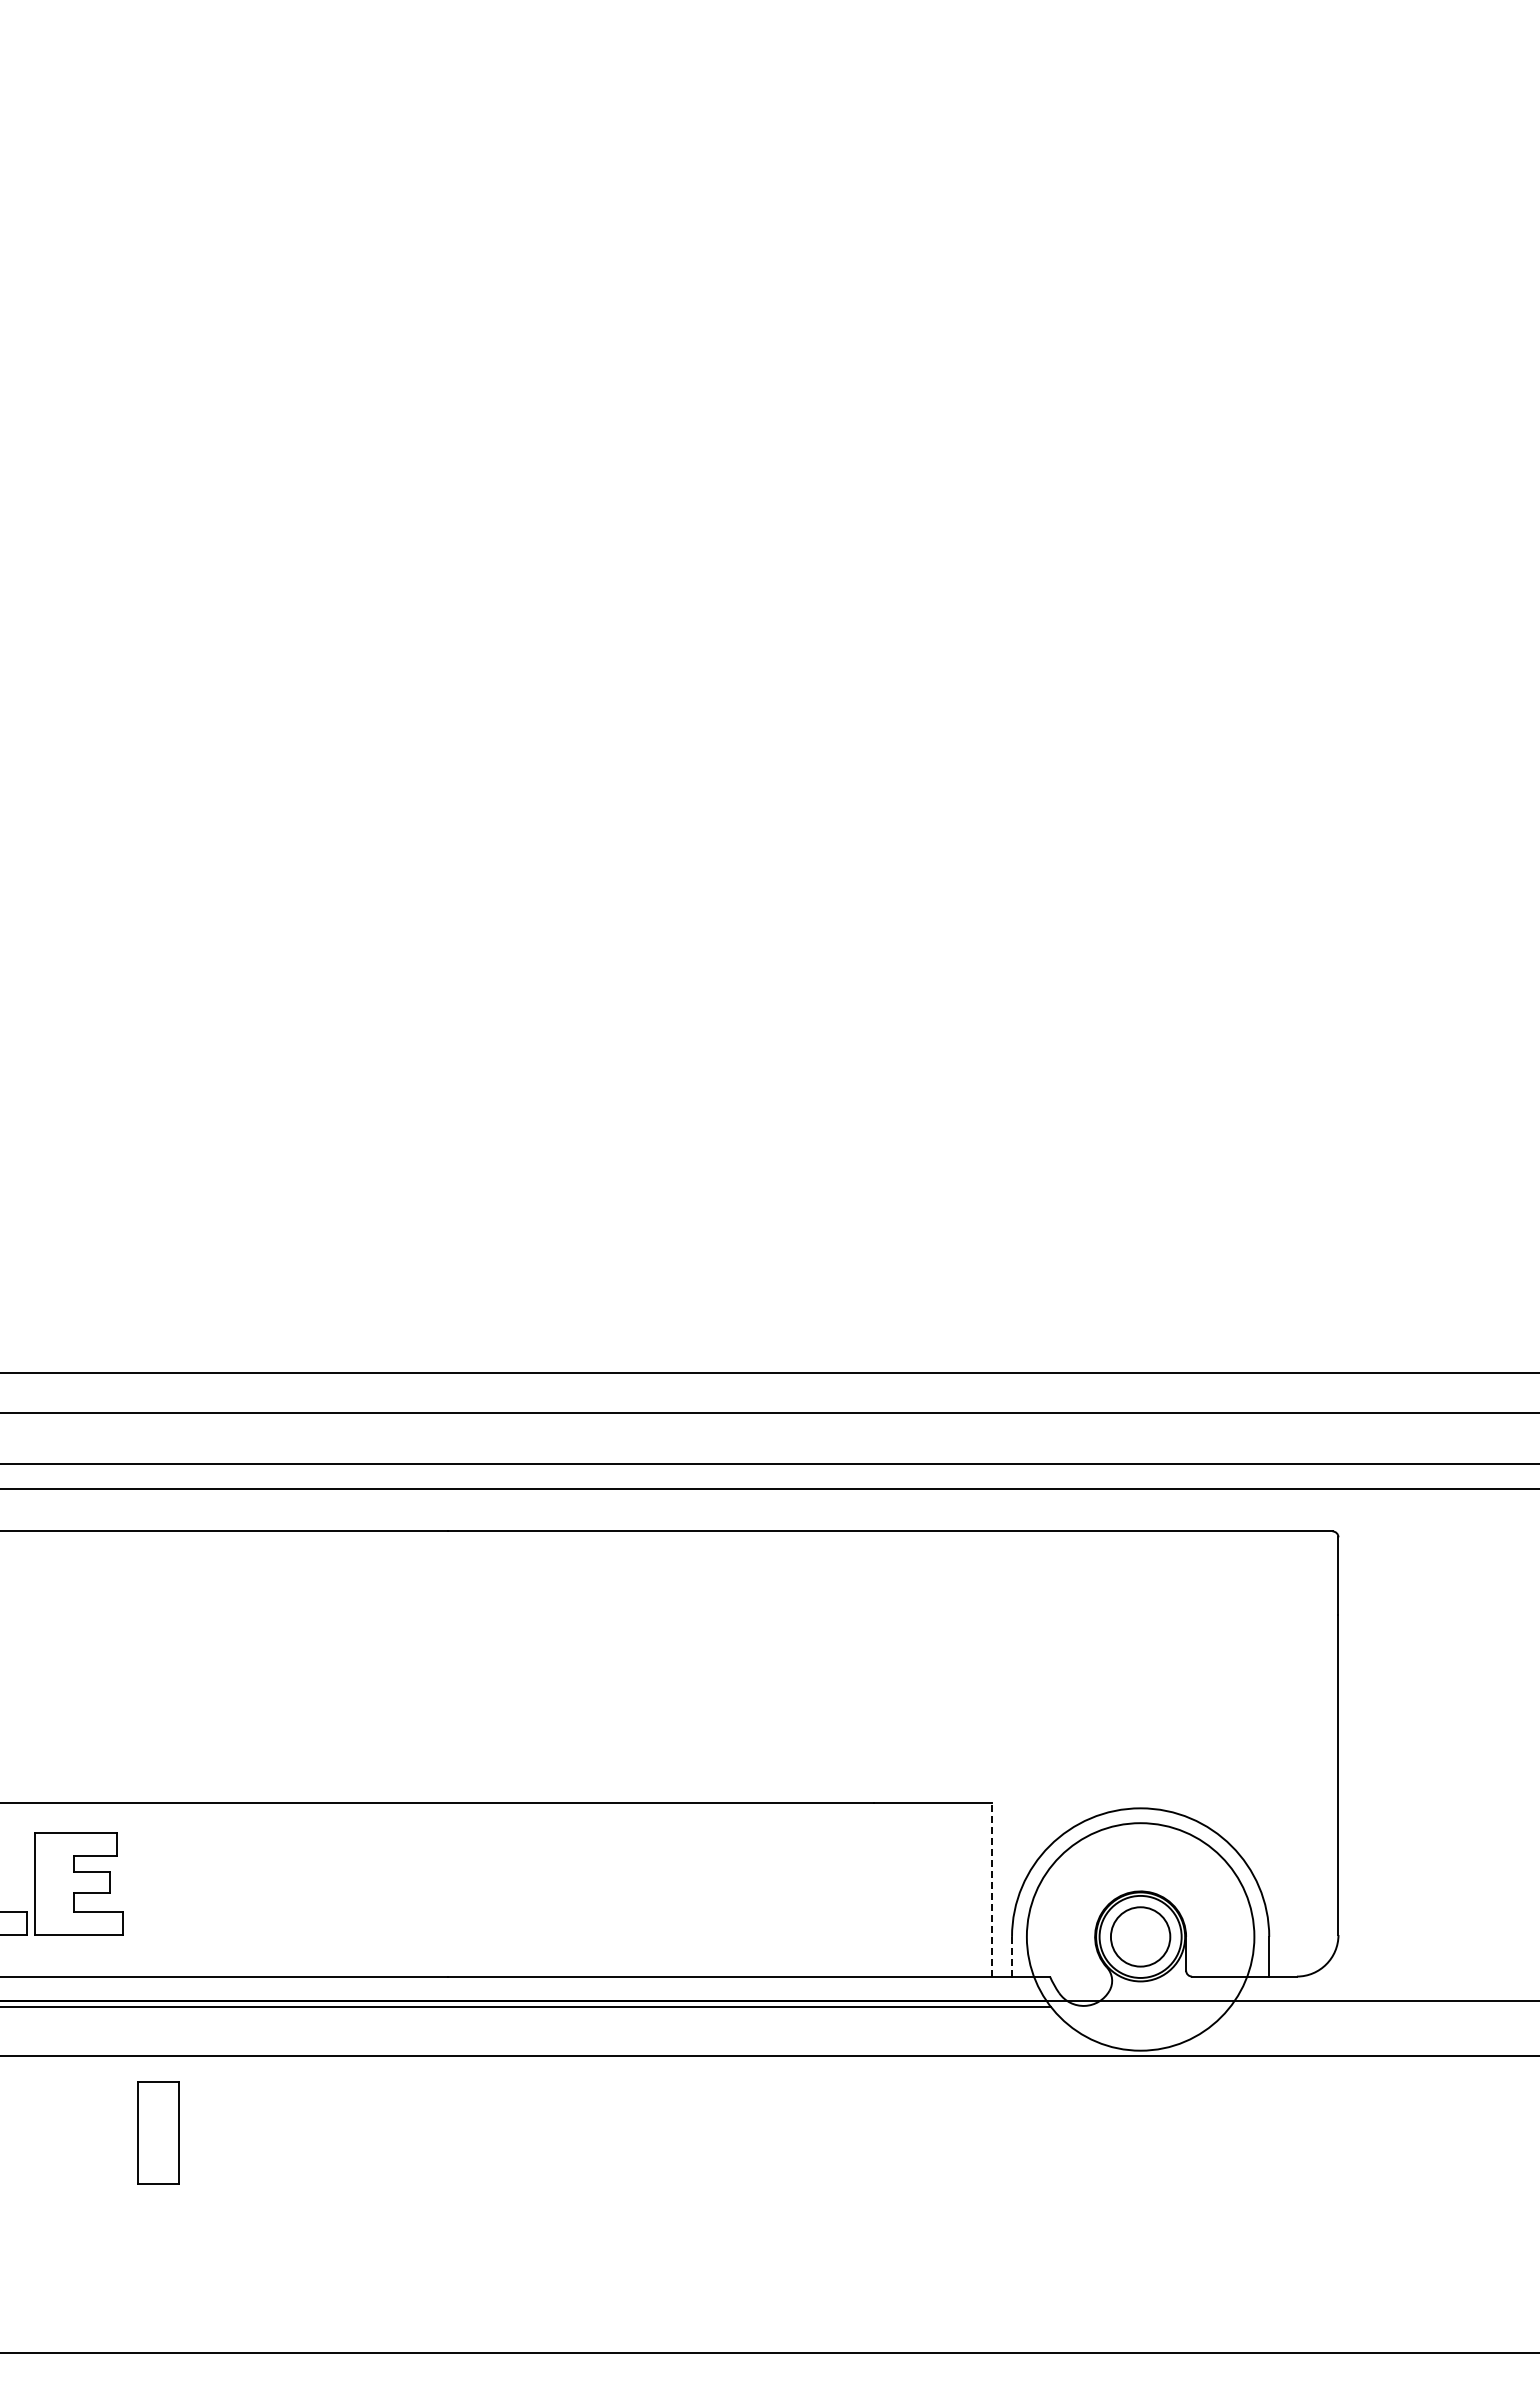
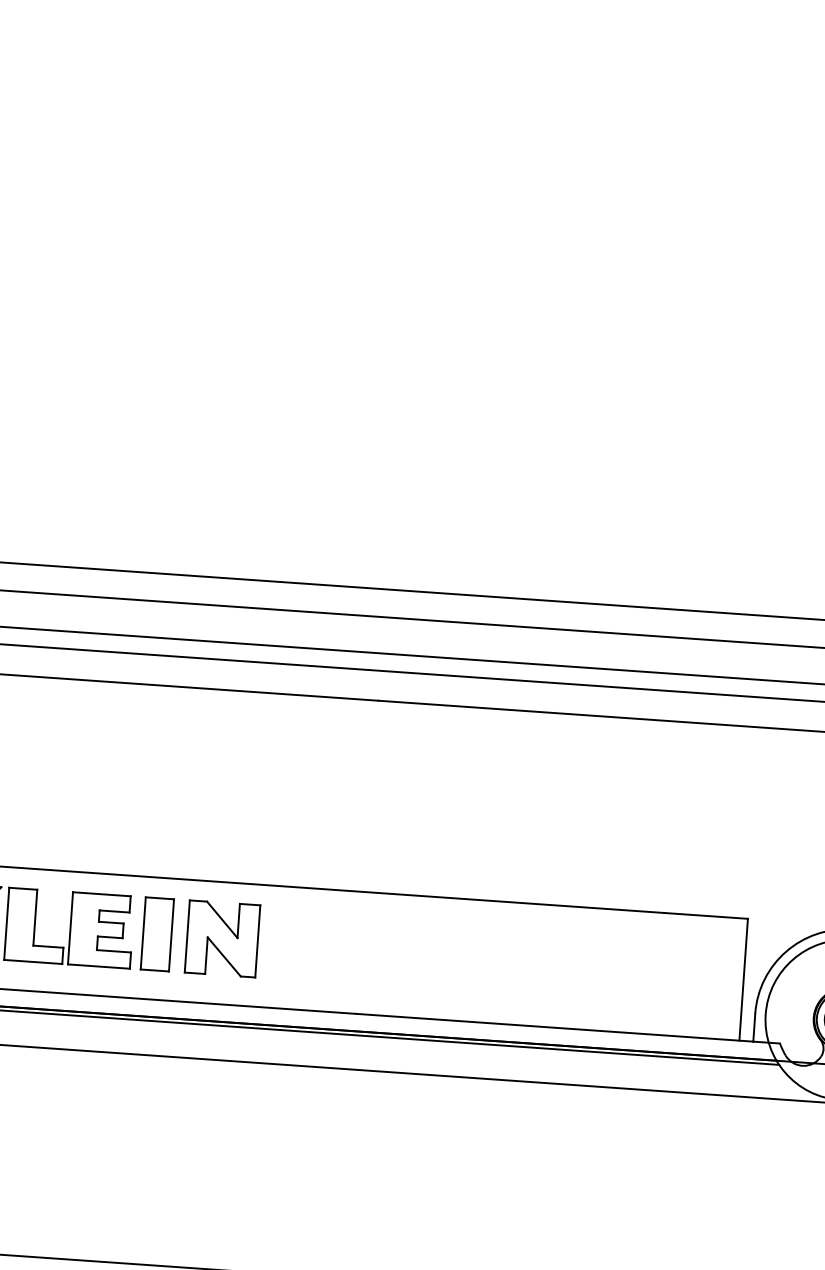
part: (250, 1883) -> (222, 938), added
line: (992, 1889) -> (743, 979), dashed -> solid
line: (1012, 1956) -> (754, 1027), dashed -> solid
part: (158, 2132) -> (157, 934), moved

